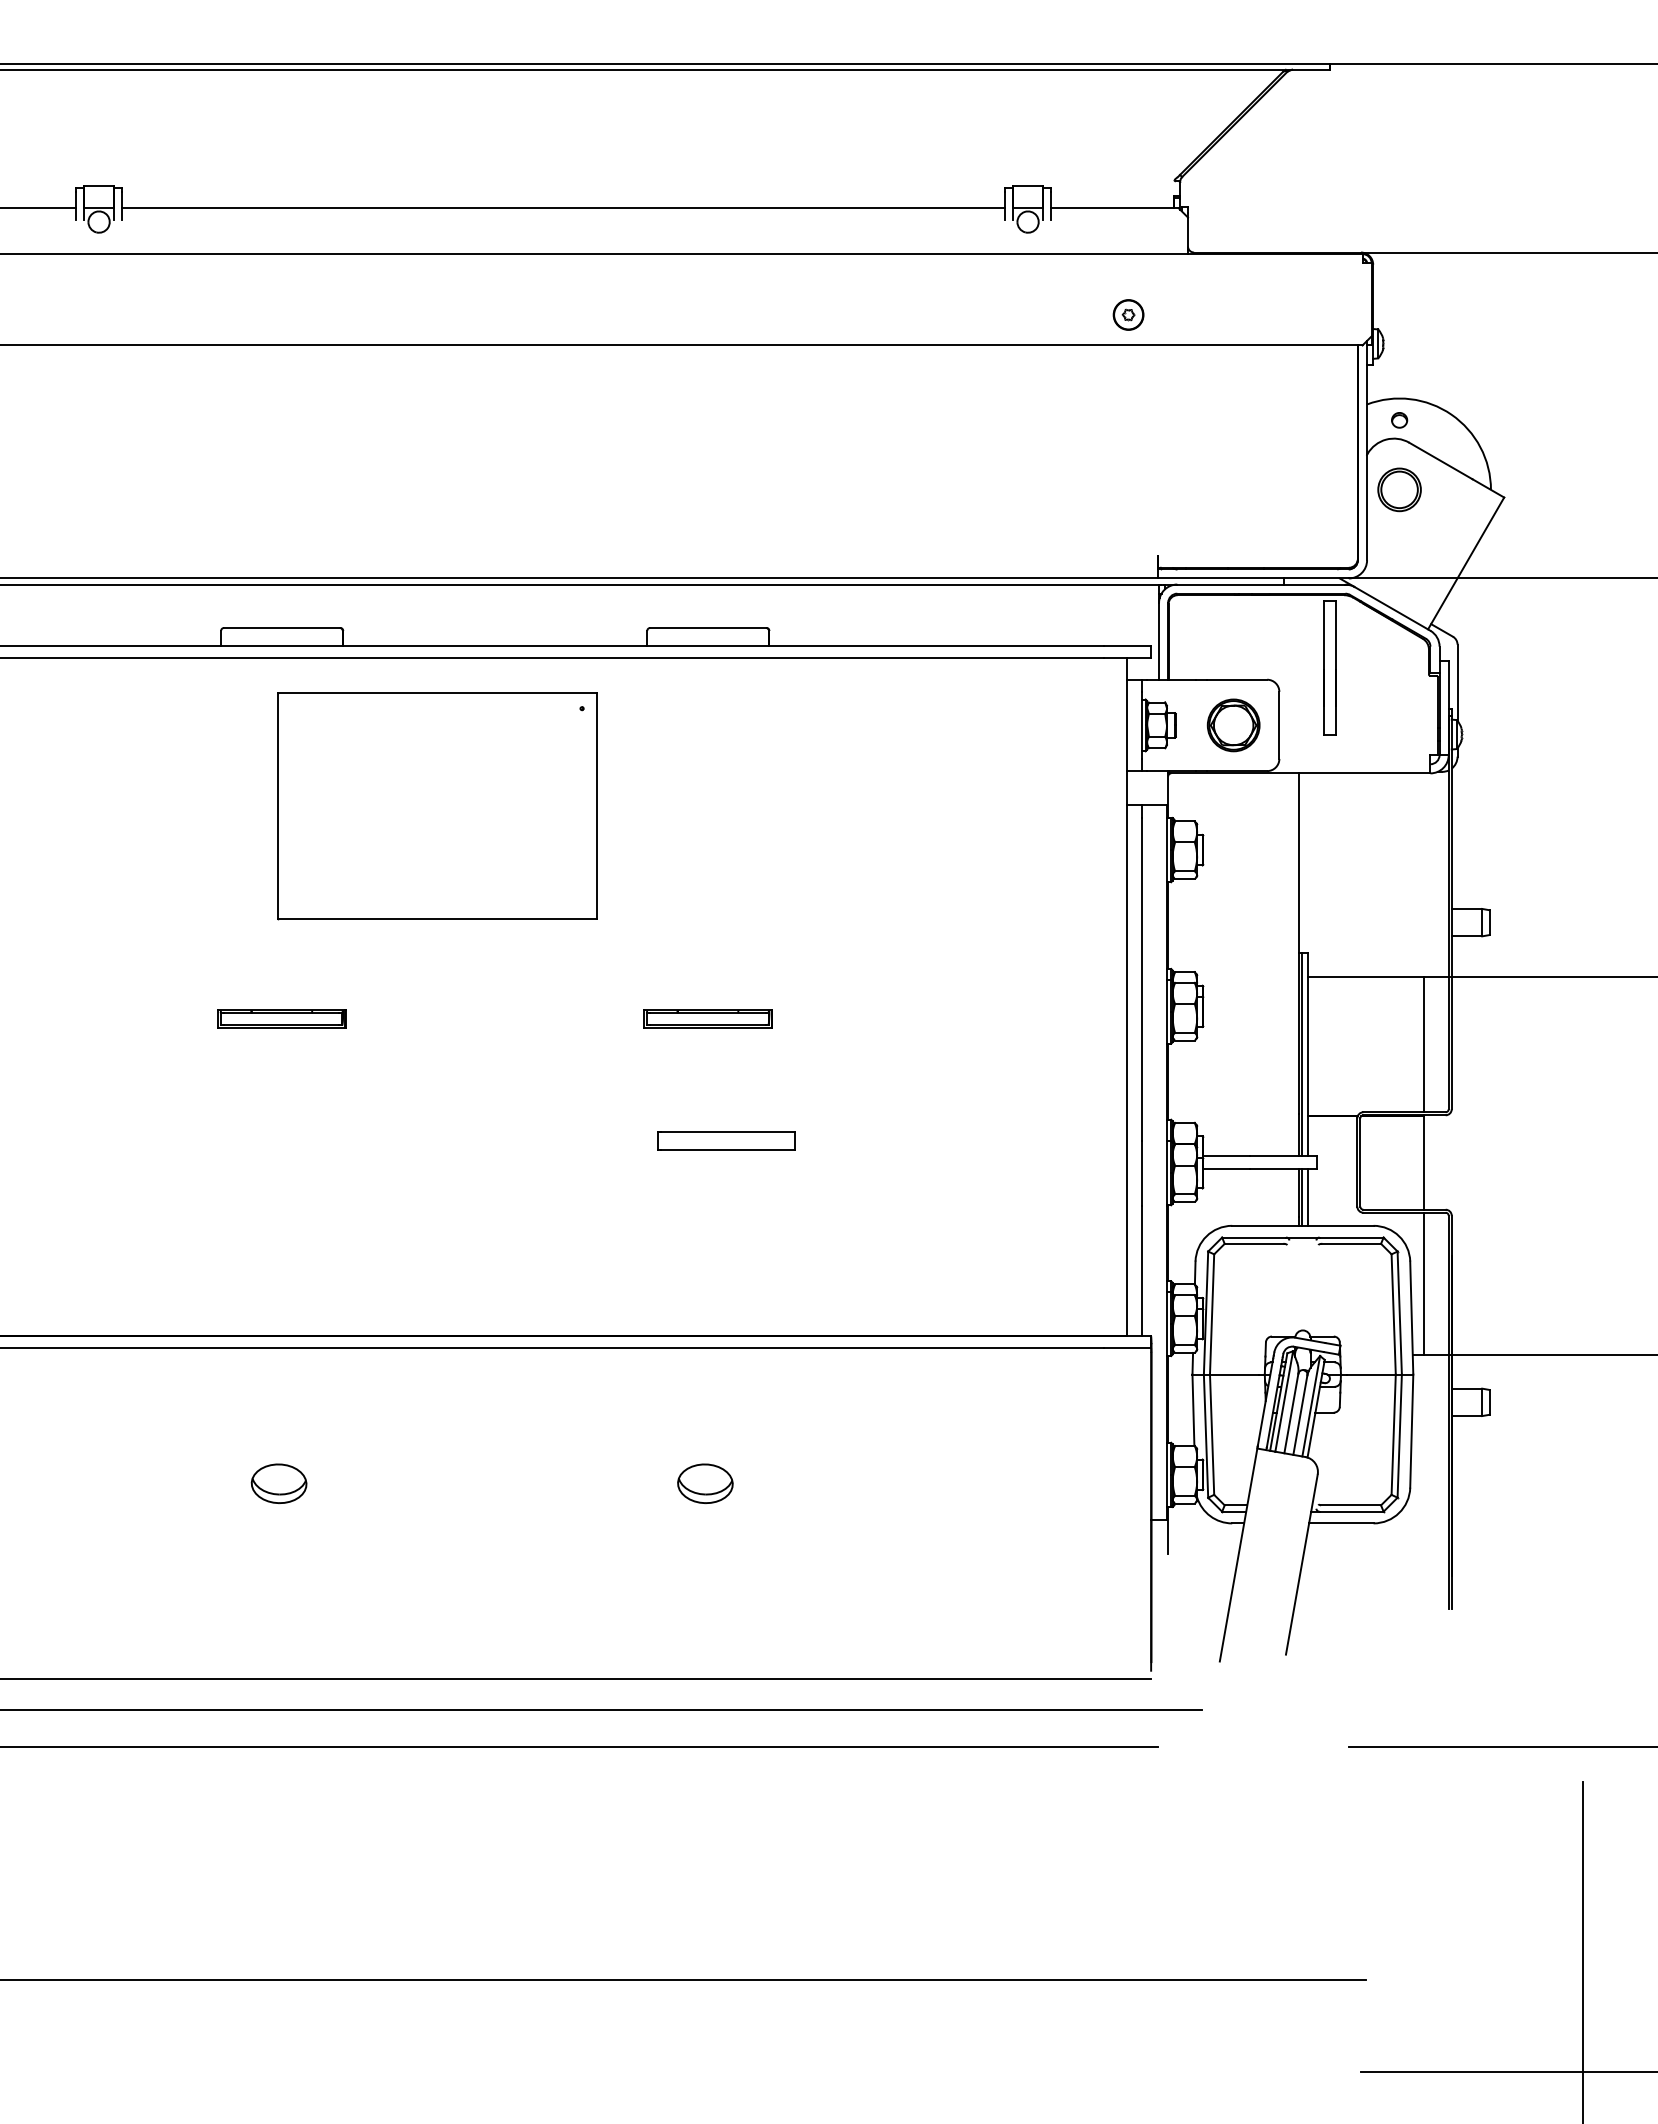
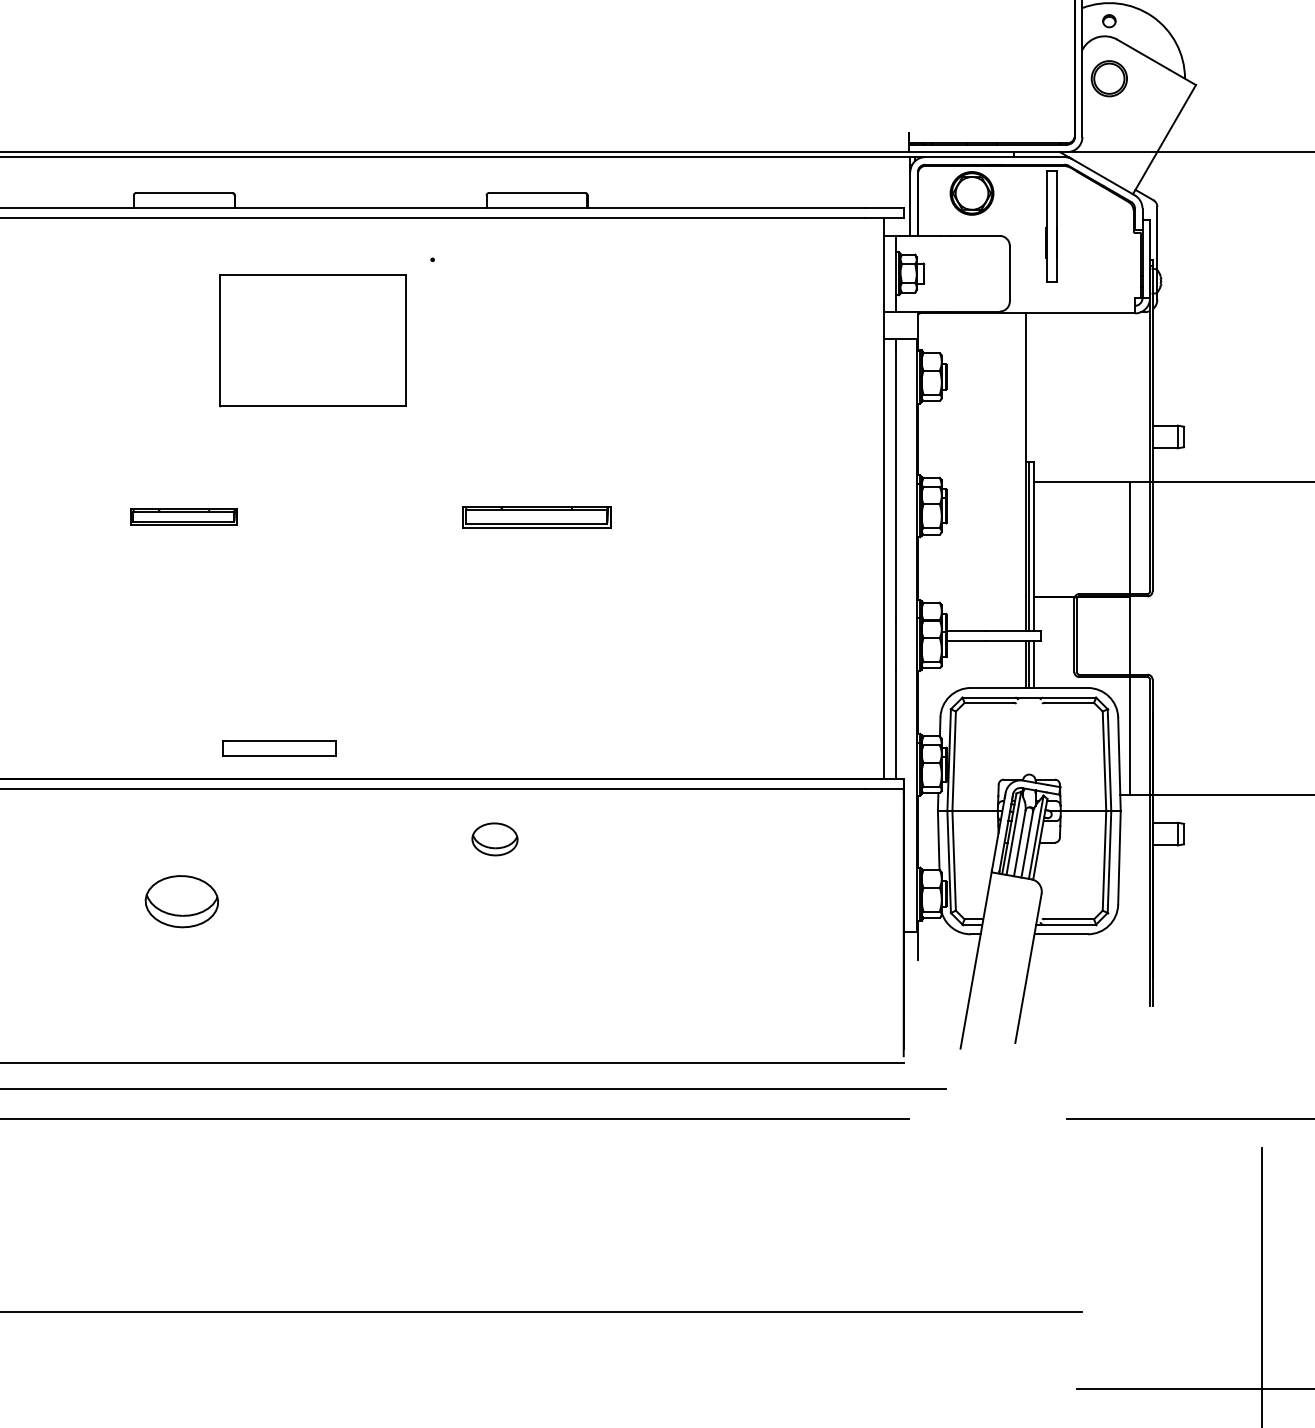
part: (1233, 725) -> (971, 193), moved
part: (437, 806) -> (312, 340), size x0.7
part: (707, 1018) -> (536, 516), size x1.4
part: (726, 1140) -> (279, 748), moved
part: (278, 1483) -> (181, 901), size x1.6
part: (705, 1483) -> (495, 839), moved

